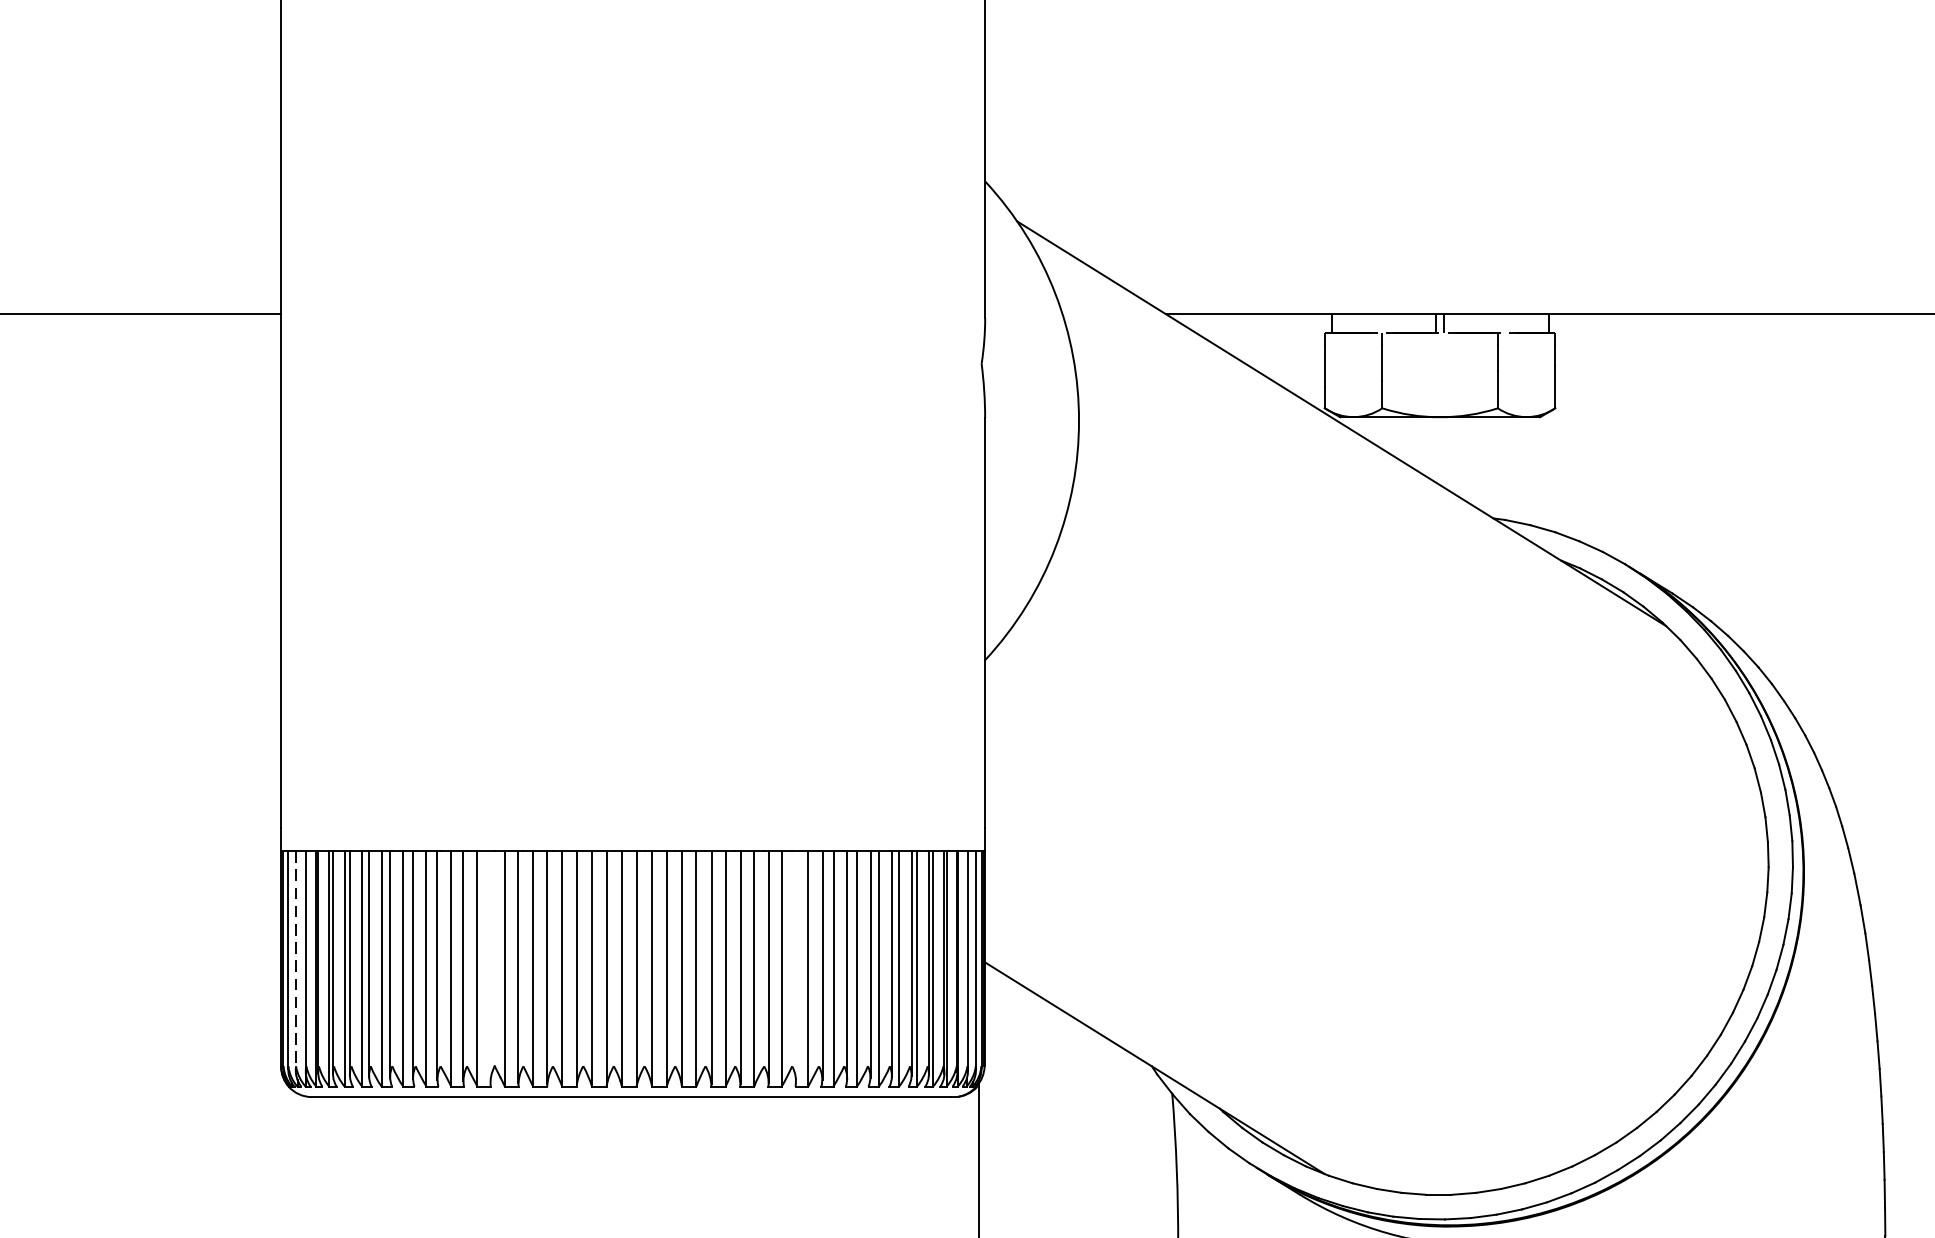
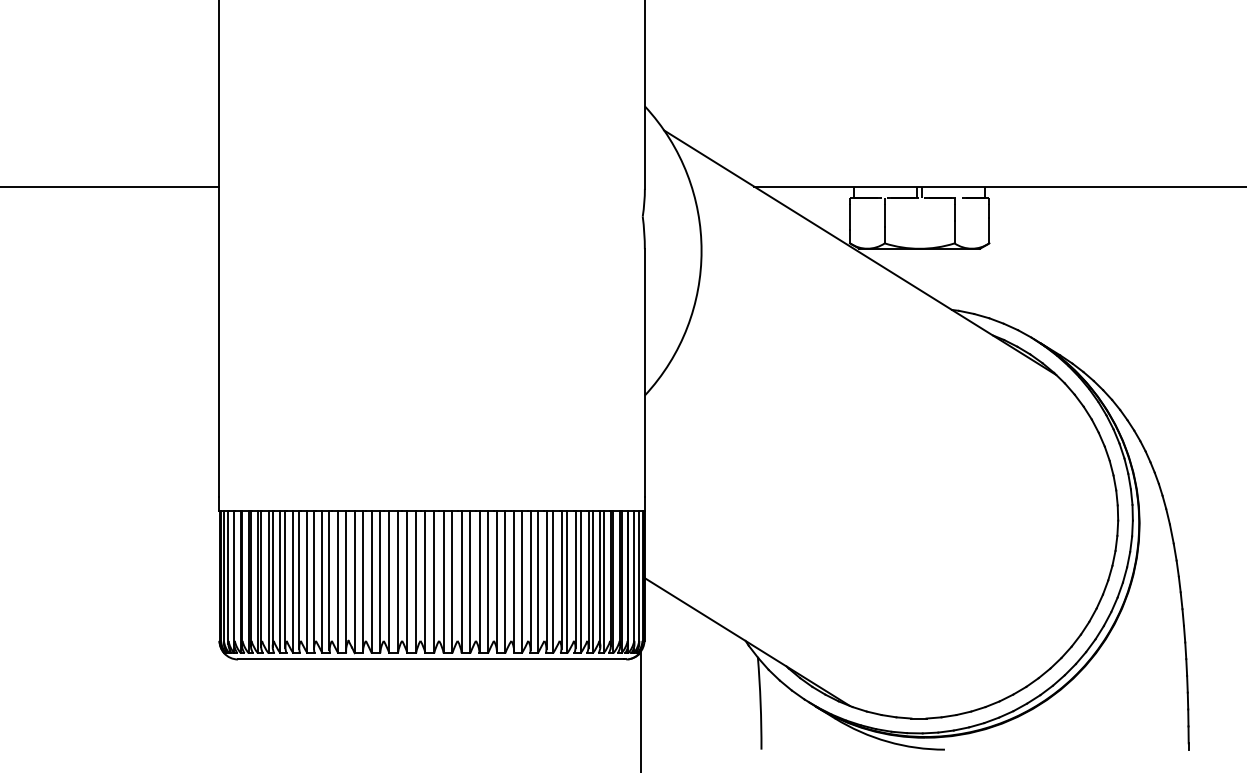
line: (295, 961) -> (228, 577), dashed -> solid
line: (489, 966) -> (345, 580), added
line: (795, 966) -> (530, 580), added

